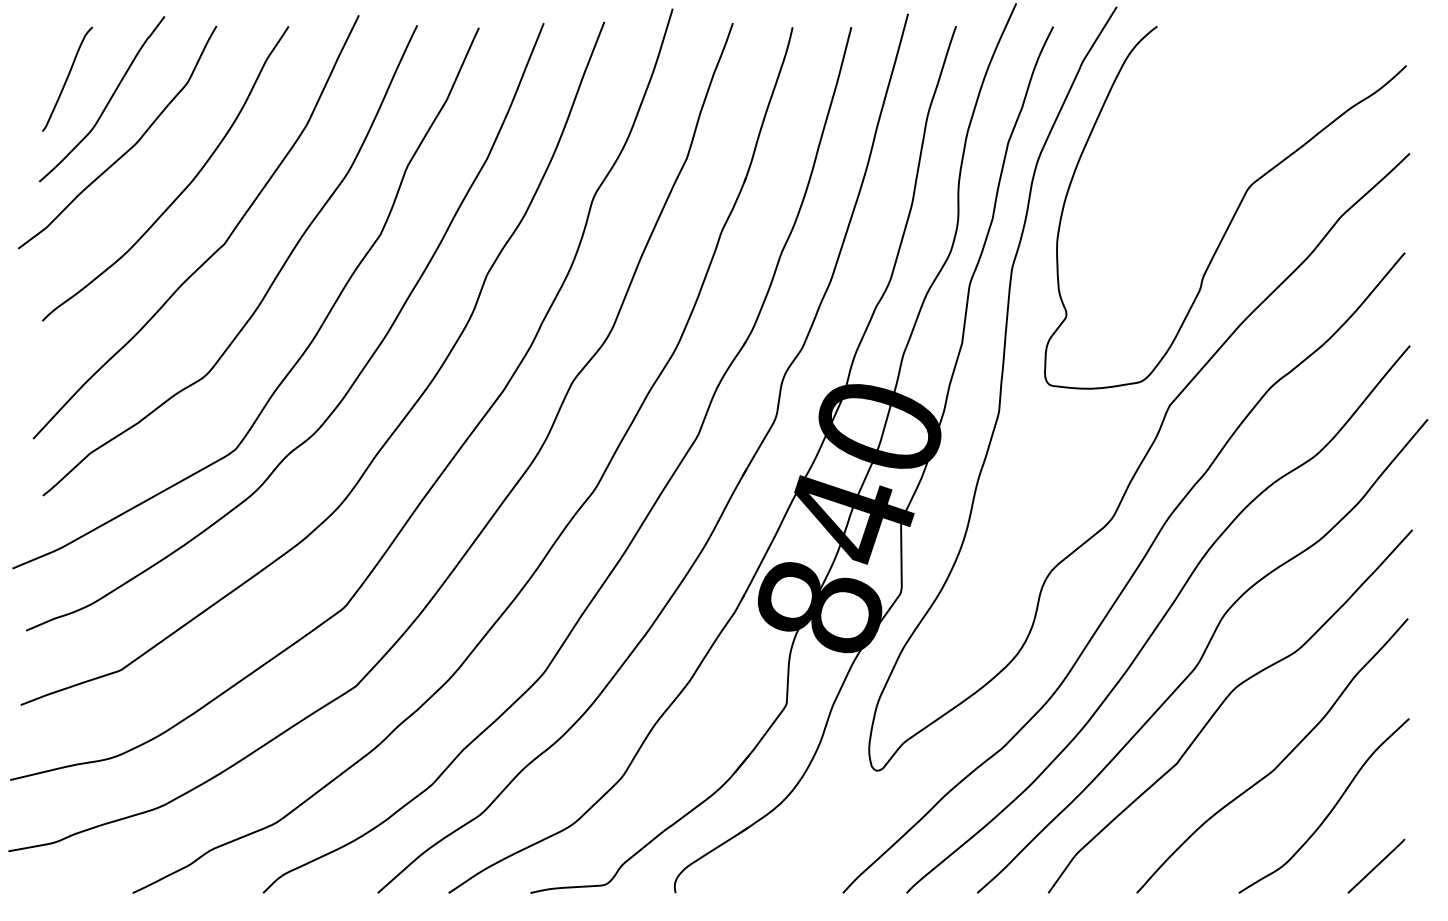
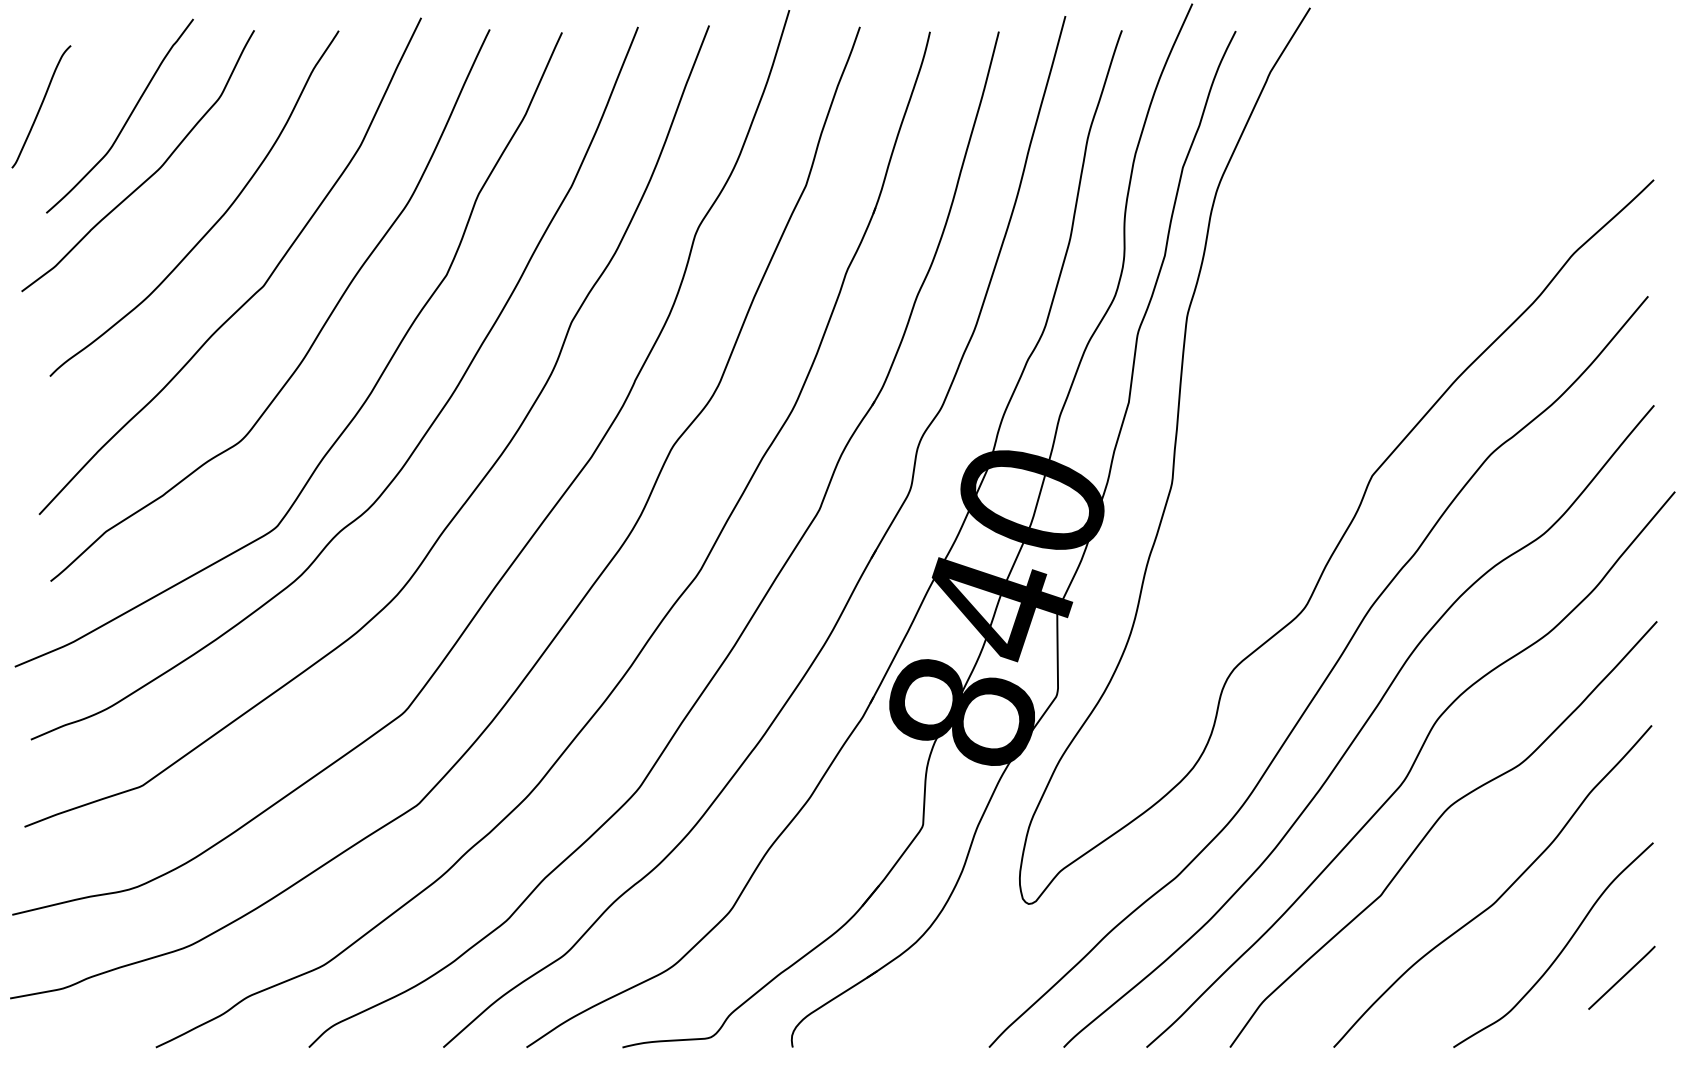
curve: (67, 79) -> (41, 106), moved
curve: (1234, 212) -> (1448, 249), removed
line: (1376, 865) -> (1621, 977), moved

